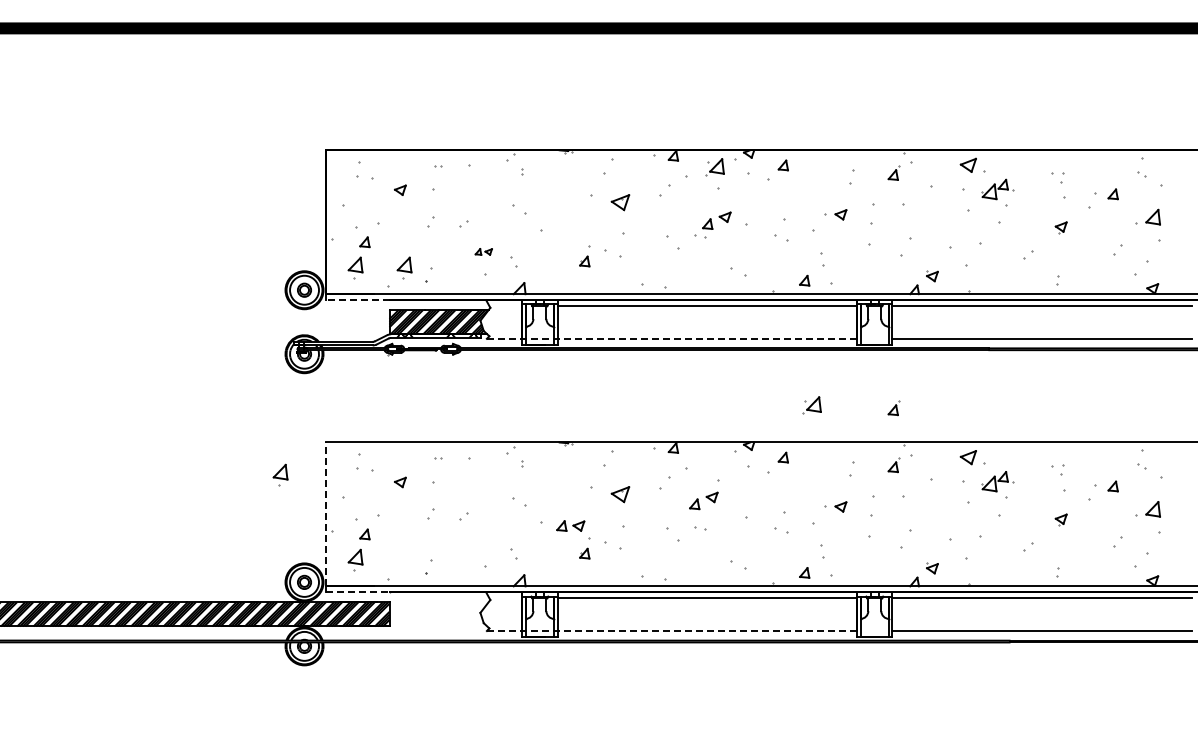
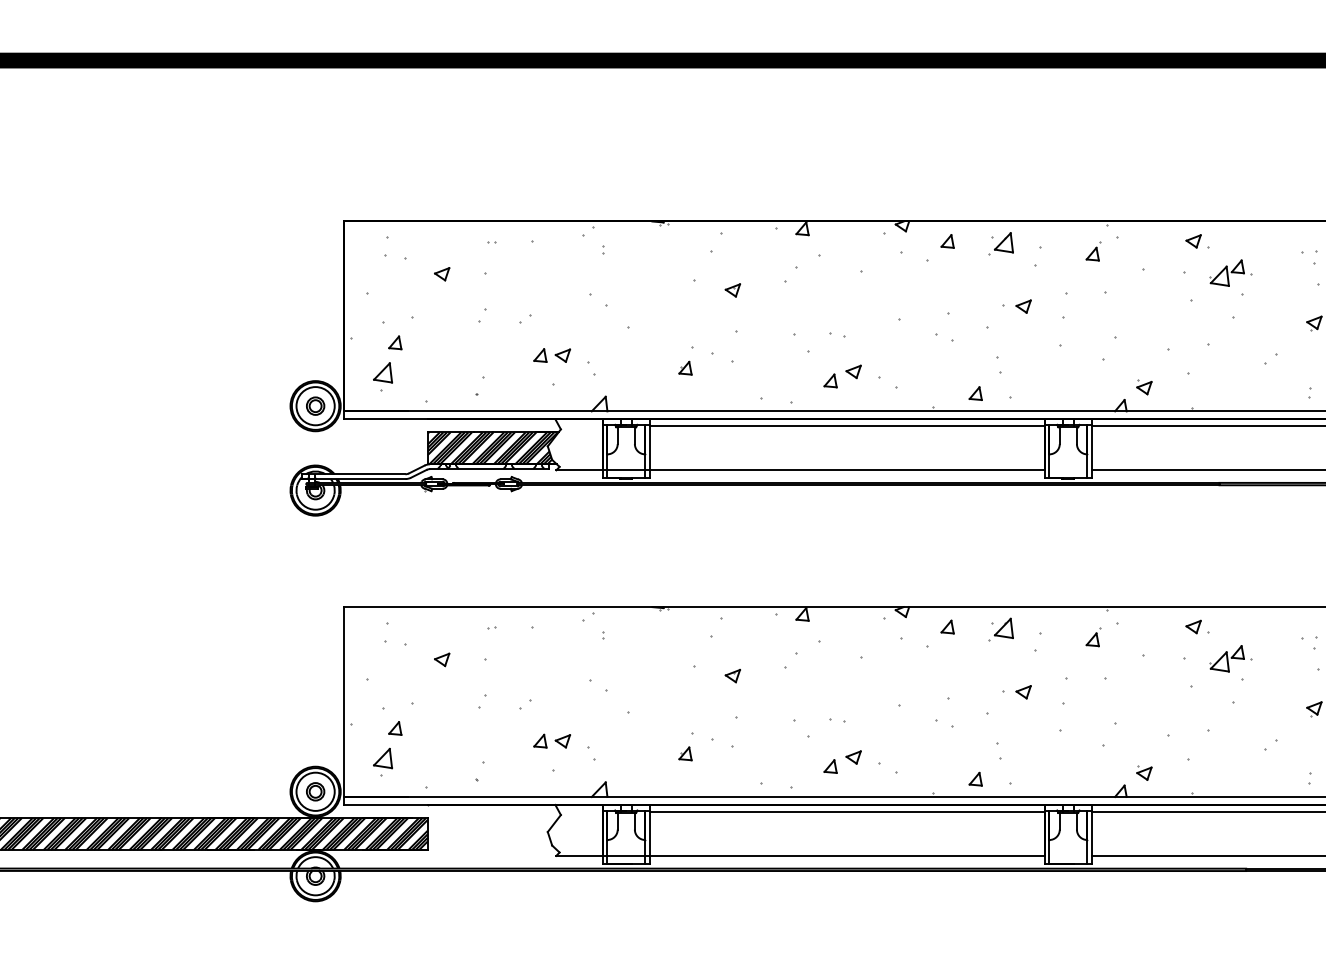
part: (972, 165) -> (1197, 241), size x0.71
part: (714, 167) -> (1000, 244), moved
part: (620, 202) -> (732, 290), size x0.62
part: (716, 220) -> (842, 376), moved
part: (483, 251) -> (551, 355), size x1.67
part: (404, 267) -> (447, 376), removed
line: (357, 300) -> (385, 419), dashed -> solid
line: (672, 338) -> (801, 469), dashed -> solid
part: (811, 405) -> (1000, 629), moved
part: (893, 408) -> (1093, 562), removed
part: (972, 457) -> (1197, 626), size x0.71
part: (280, 474) -> (283, 649), removed
part: (620, 494) -> (732, 675), size x0.62
part: (703, 500) -> (842, 761), moved
line: (326, 514) -> (344, 702), dashed -> solid
part: (570, 525) -> (551, 740), moved
line: (357, 592) -> (385, 805), dashed -> solid
line: (672, 631) -> (801, 856), dashed -> solid

